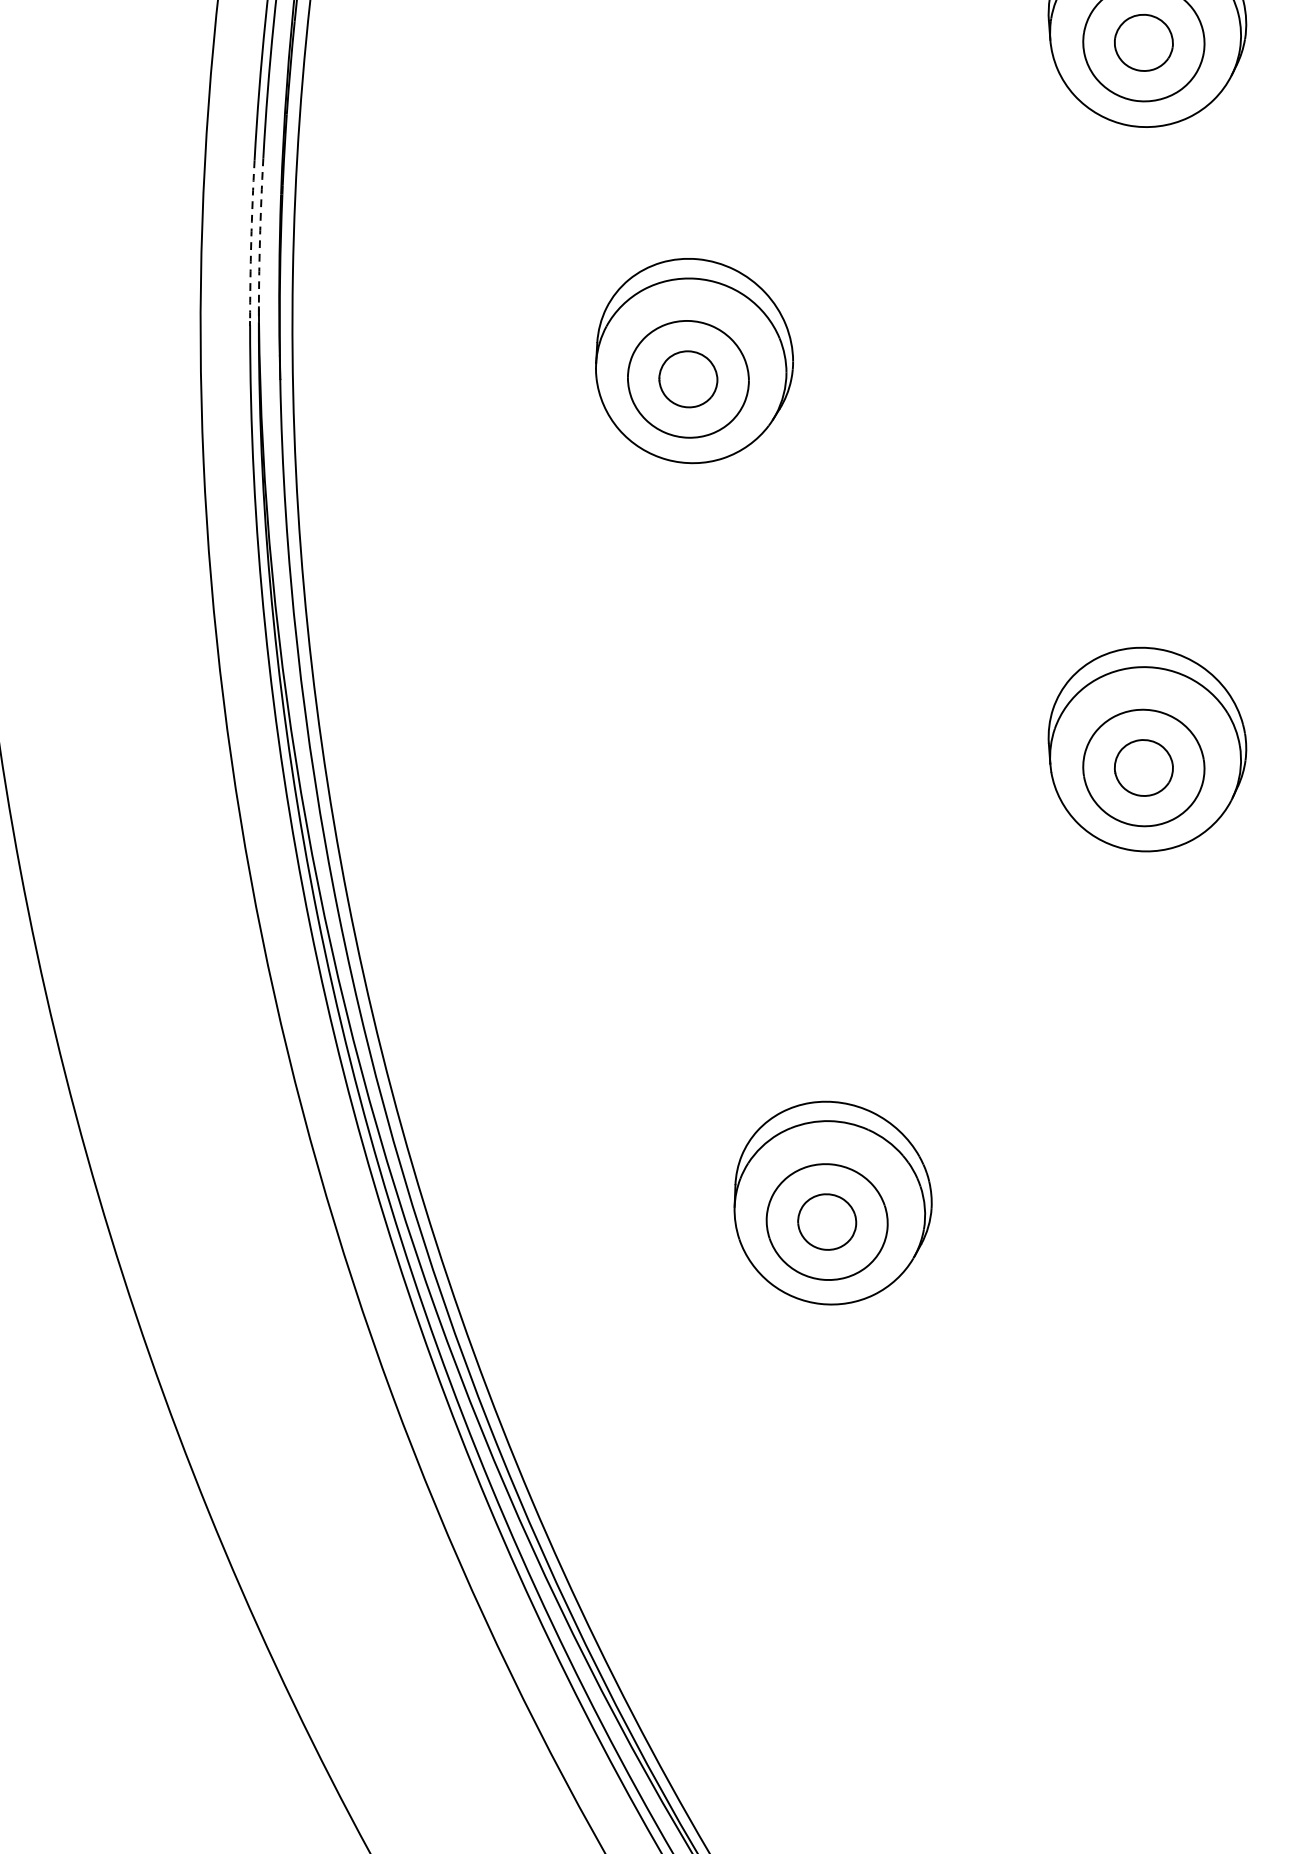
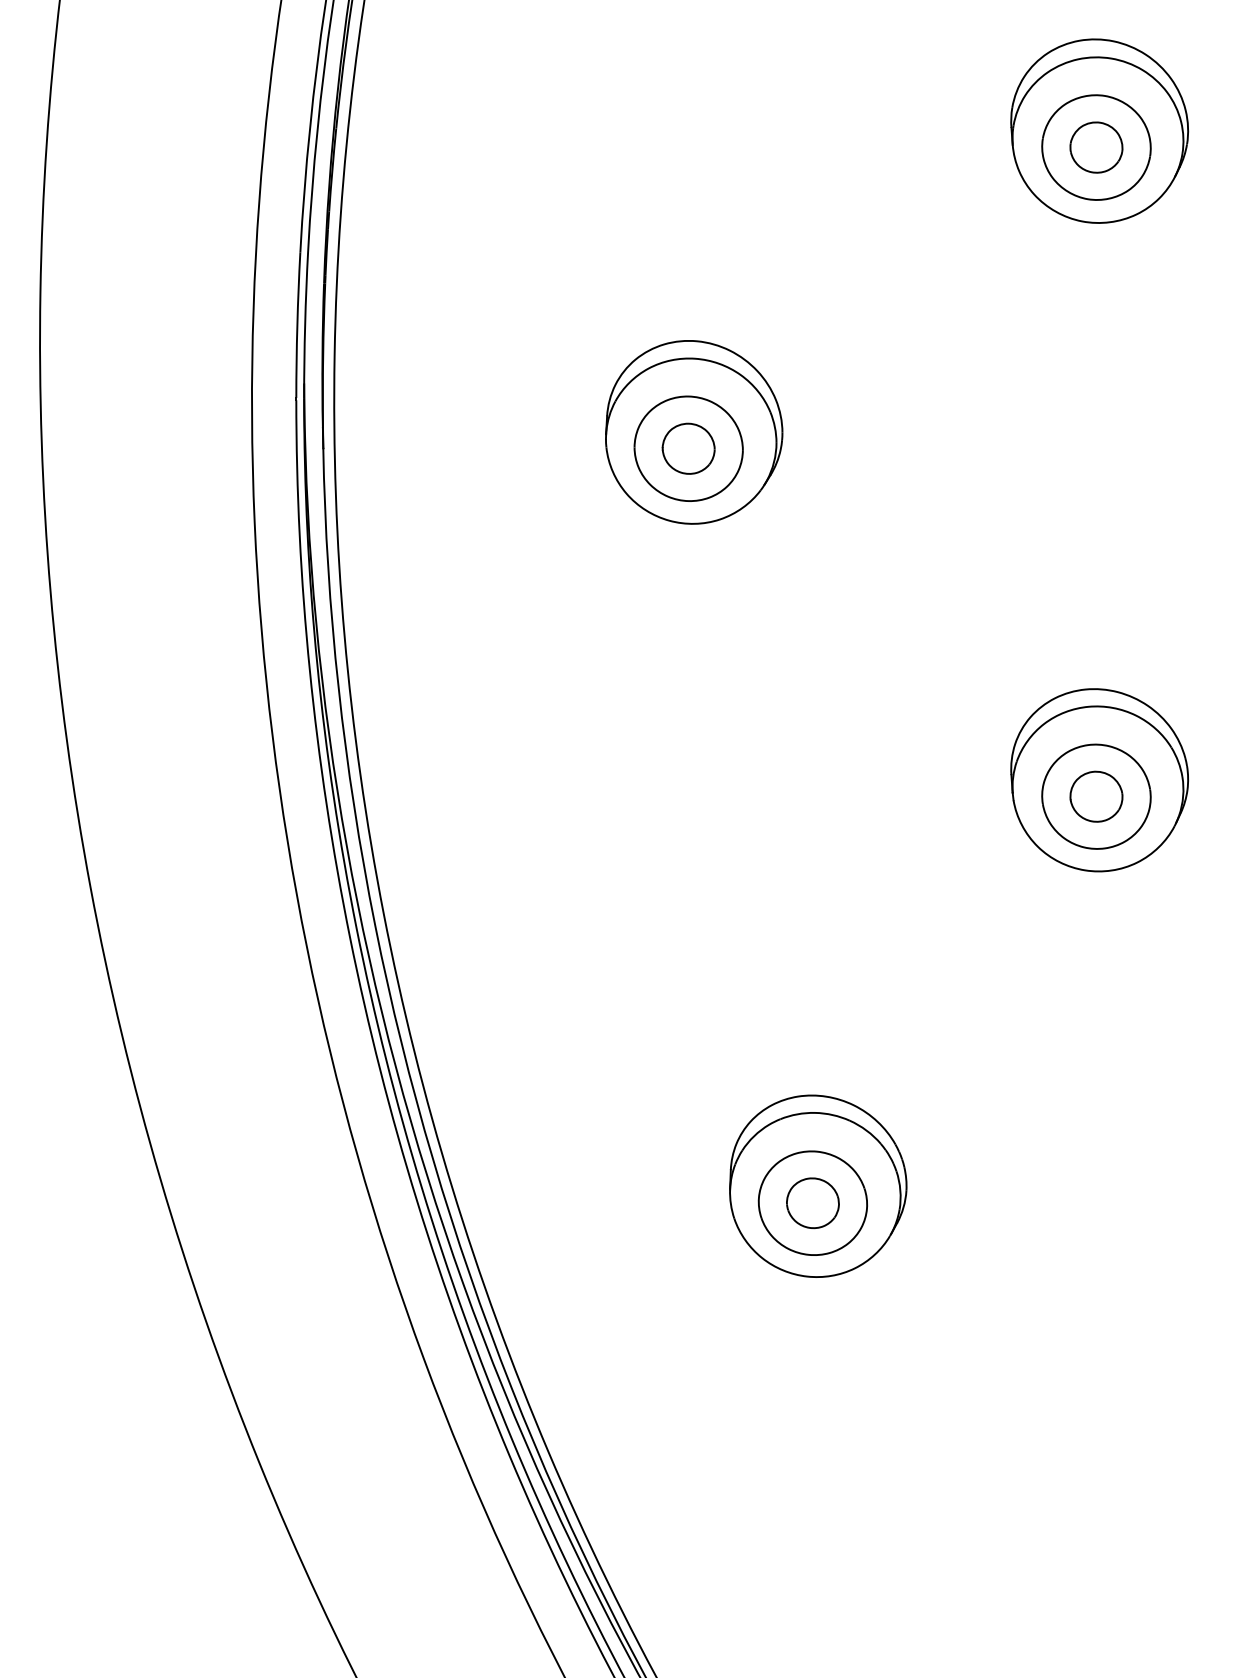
arc: (260, 240) -> (305, 324), dashed -> solid
arc: (251, 241) -> (297, 325), dashed -> solid

